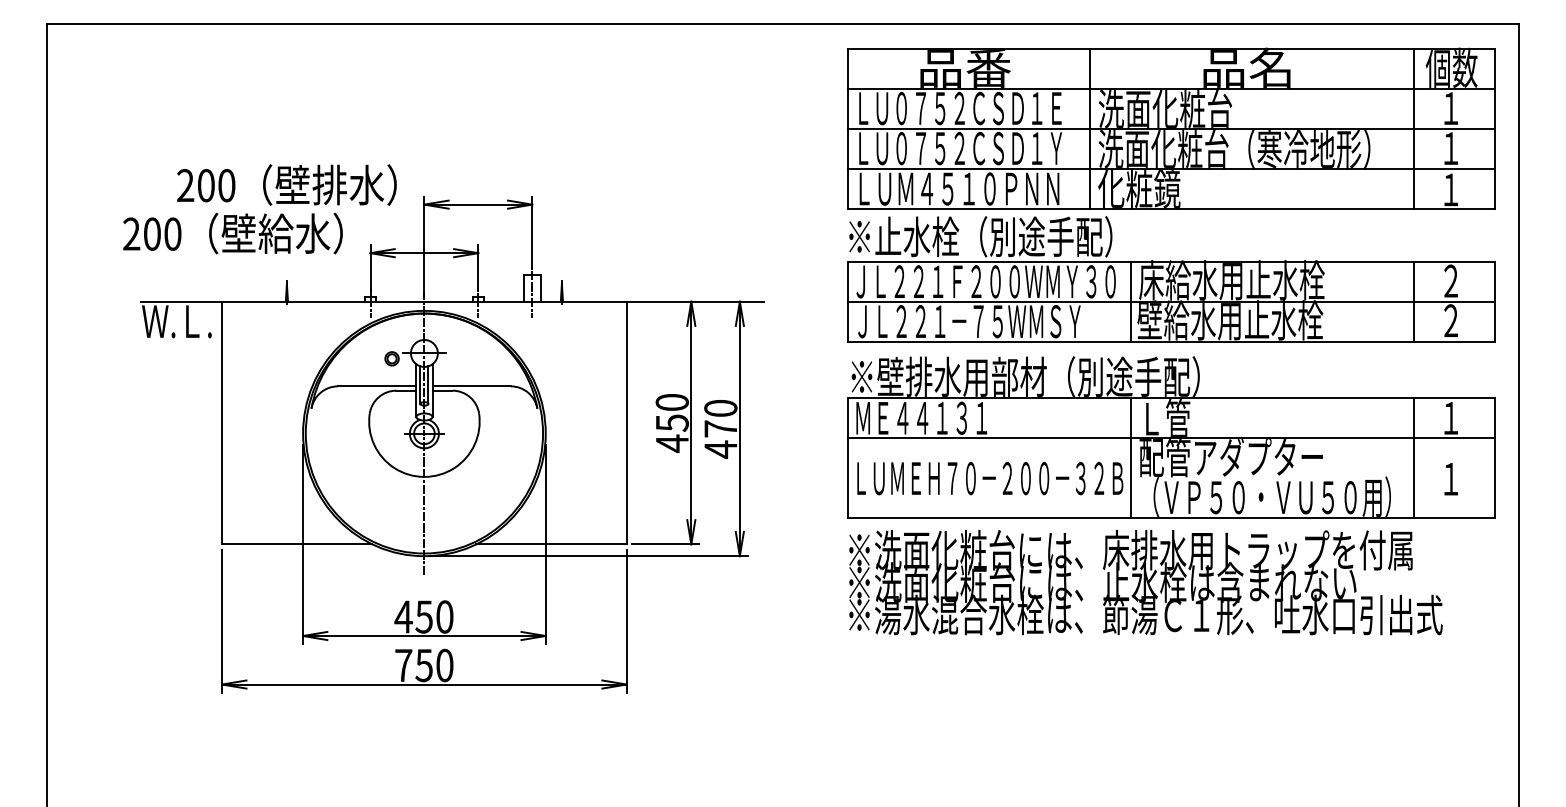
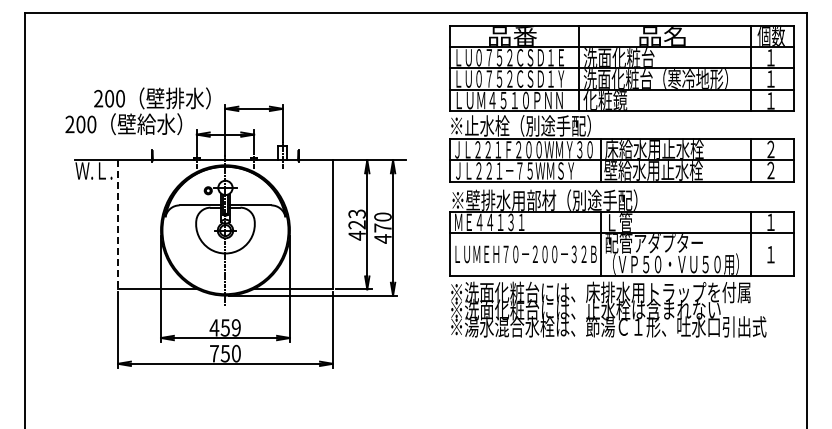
text: (671, 412) -> (356, 219), 450 -> 423
line: (223, 424) -> (118, 225), solid -> dashed
text: (443, 616) -> (235, 327), 450 -> 459

